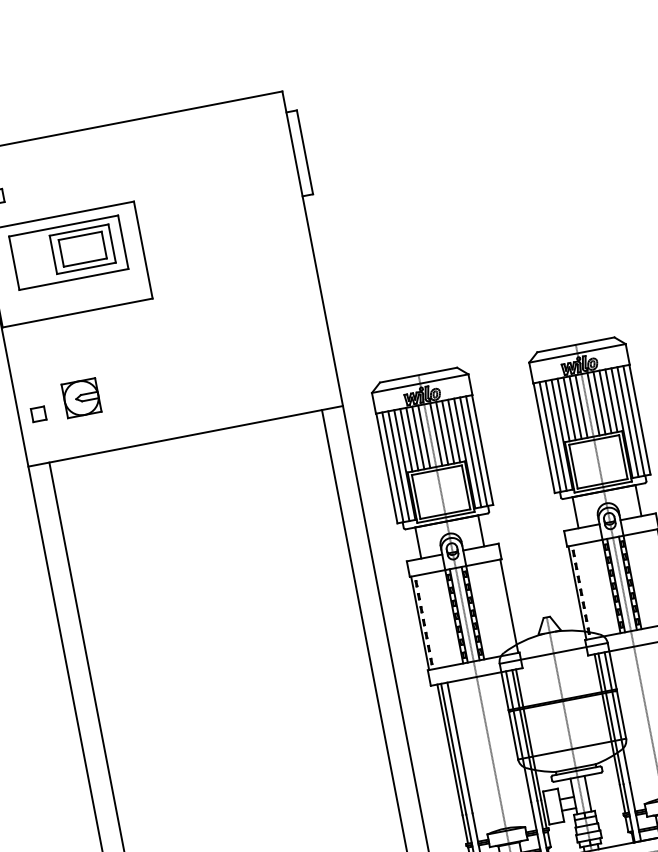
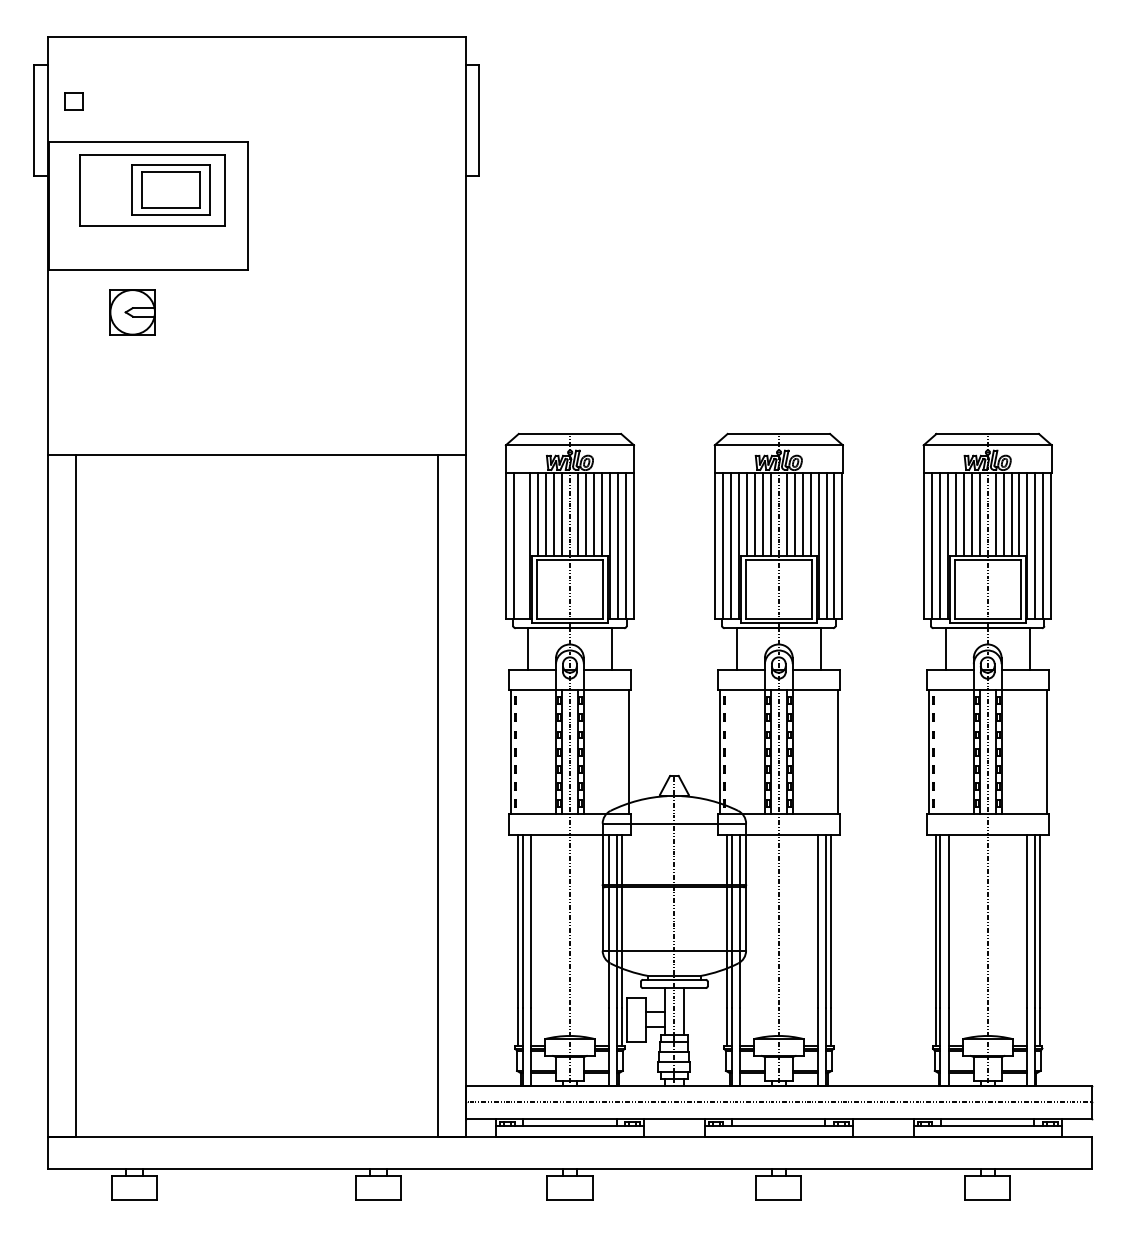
part: (81, 398) -> (132, 312), moved
part: (38, 414) -> (73, 390), removed
line: (399, 466) -> (522, 545), removed

